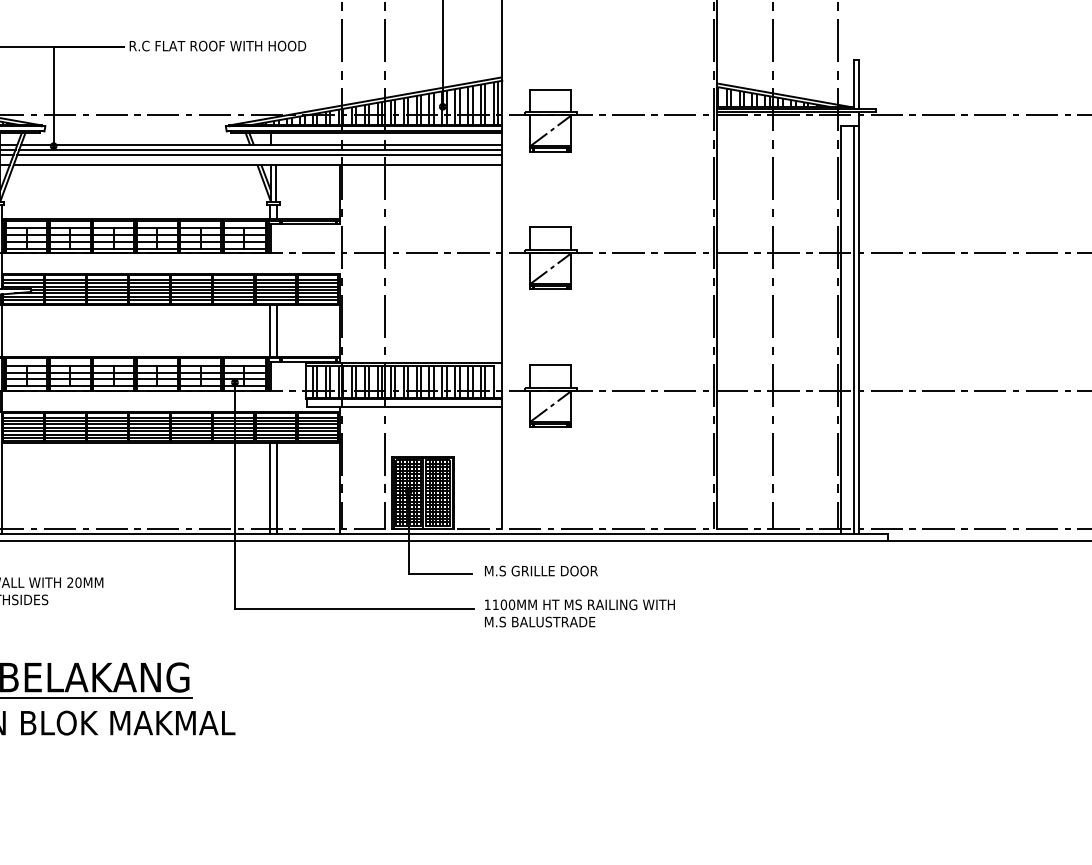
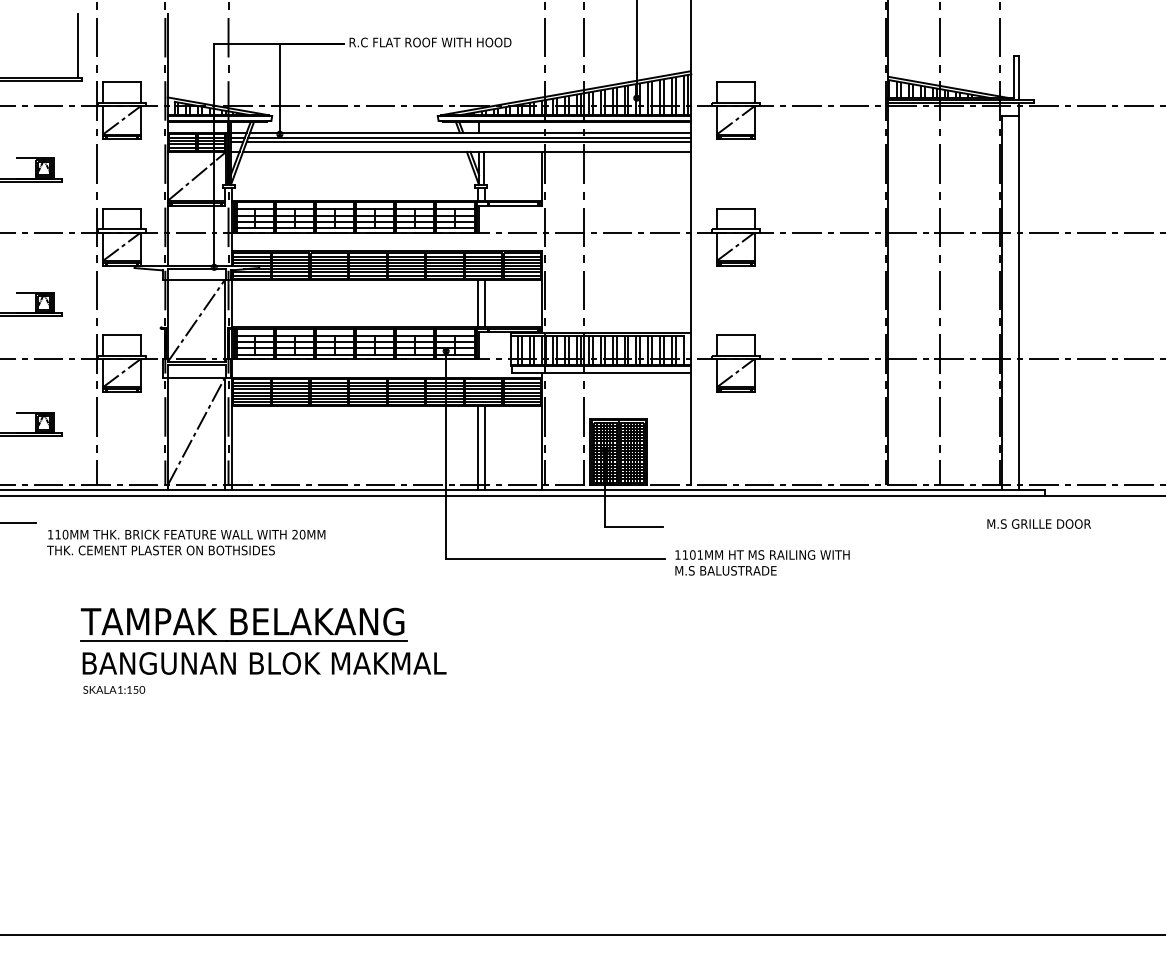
line: (853, 329) -> (1013, 302), removed
text: (540, 570) -> (1038, 523), moved
text: (512, 604) -> (700, 554), 1100MM -> 1101MM

